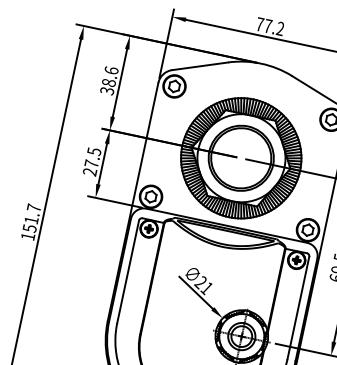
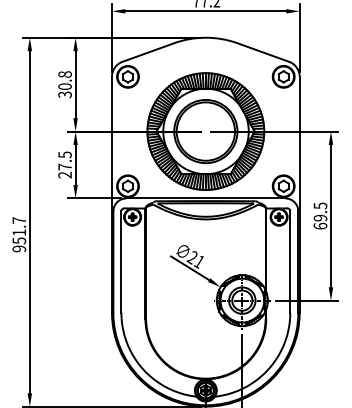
text: (109, 76) -> (64, 80), 38.6 -> 30.8
text: (28, 236) -> (19, 248), 151.7 -> 951.7

